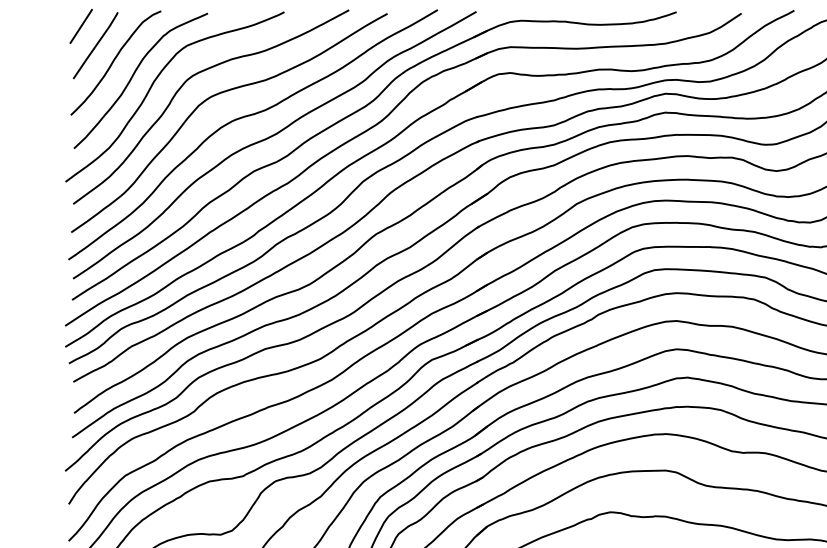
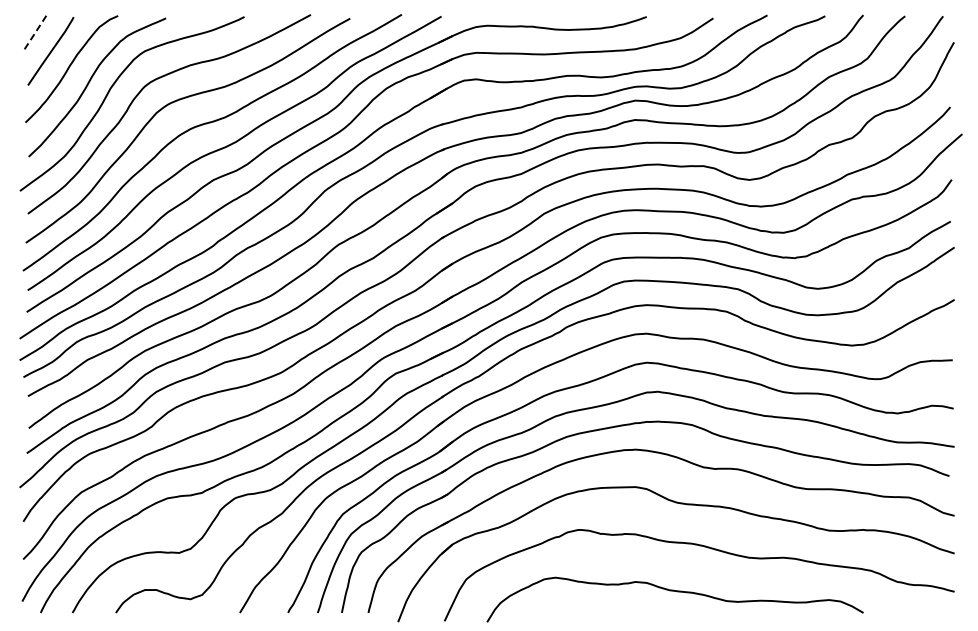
line: (81, 26) -> (36, 31), solid -> dashed

